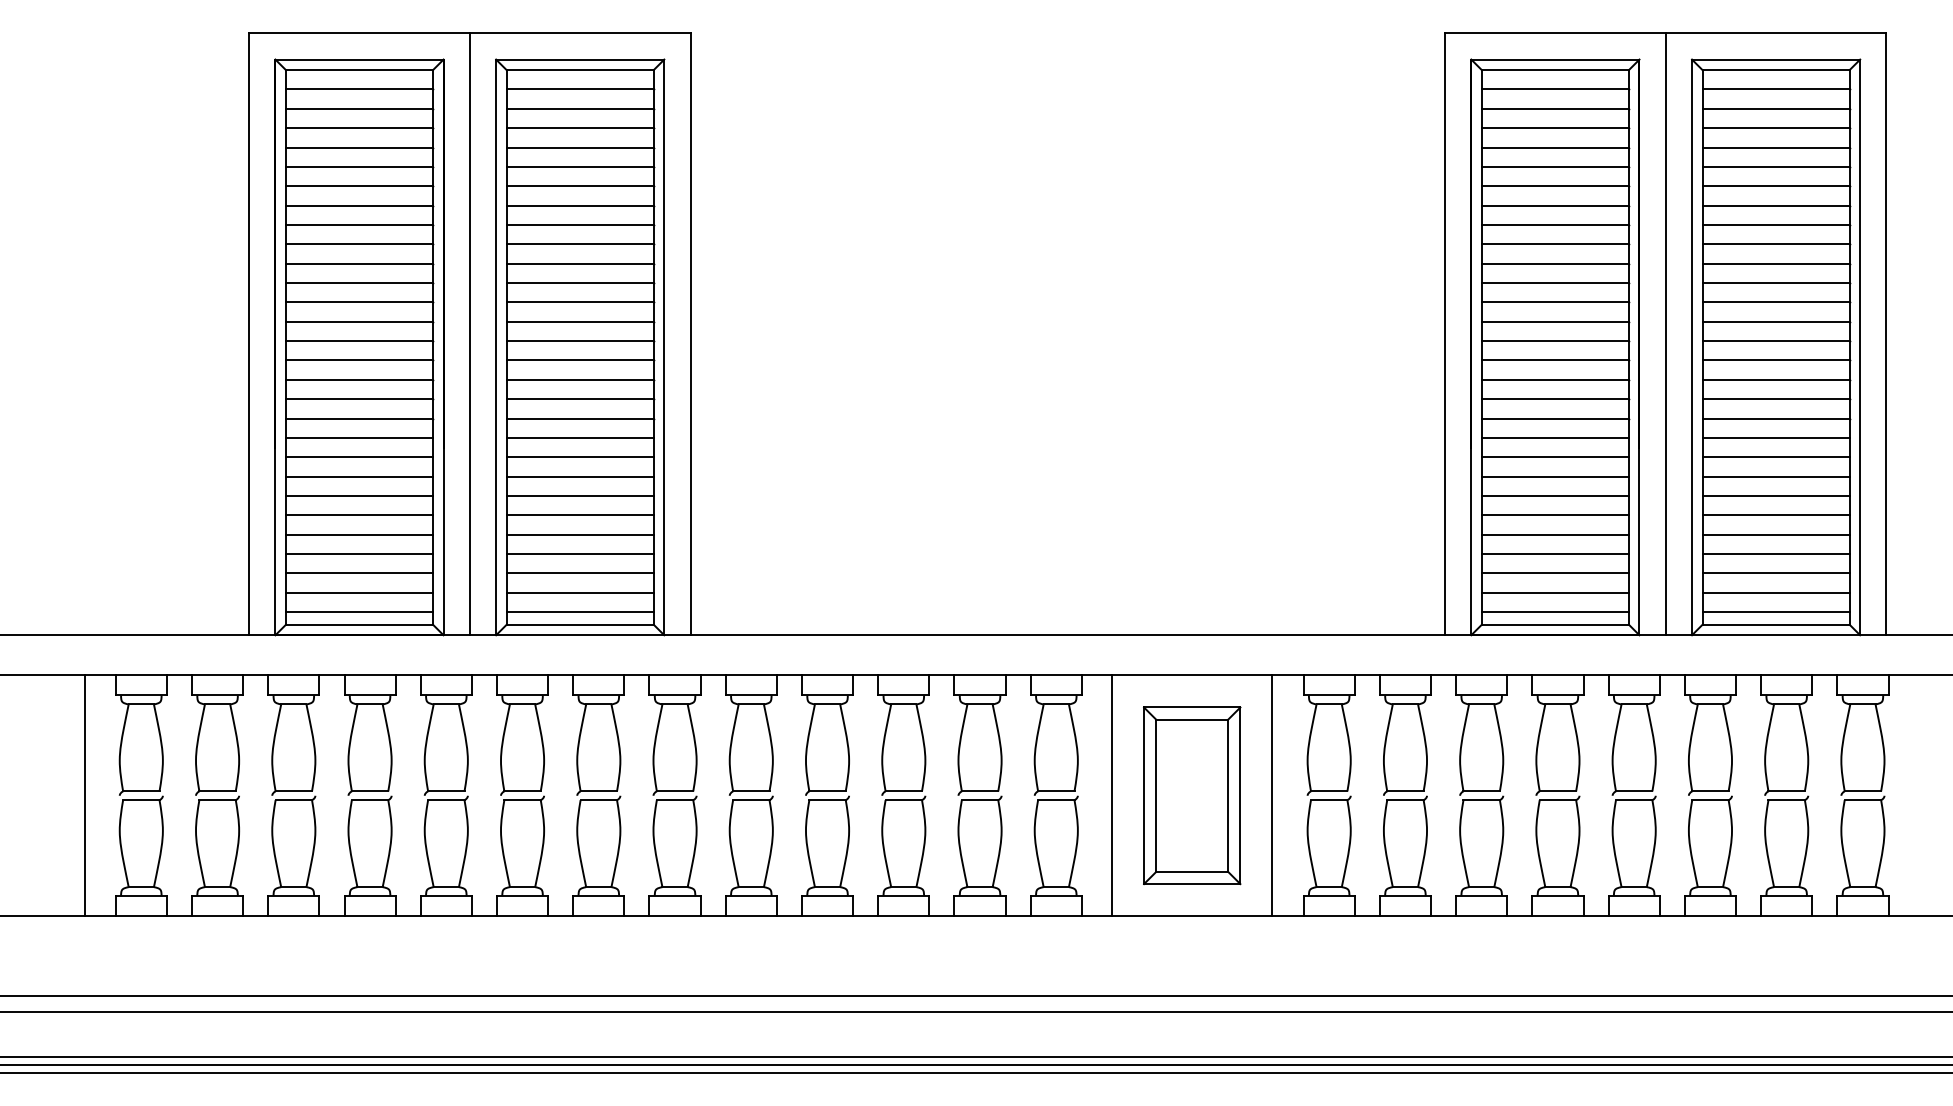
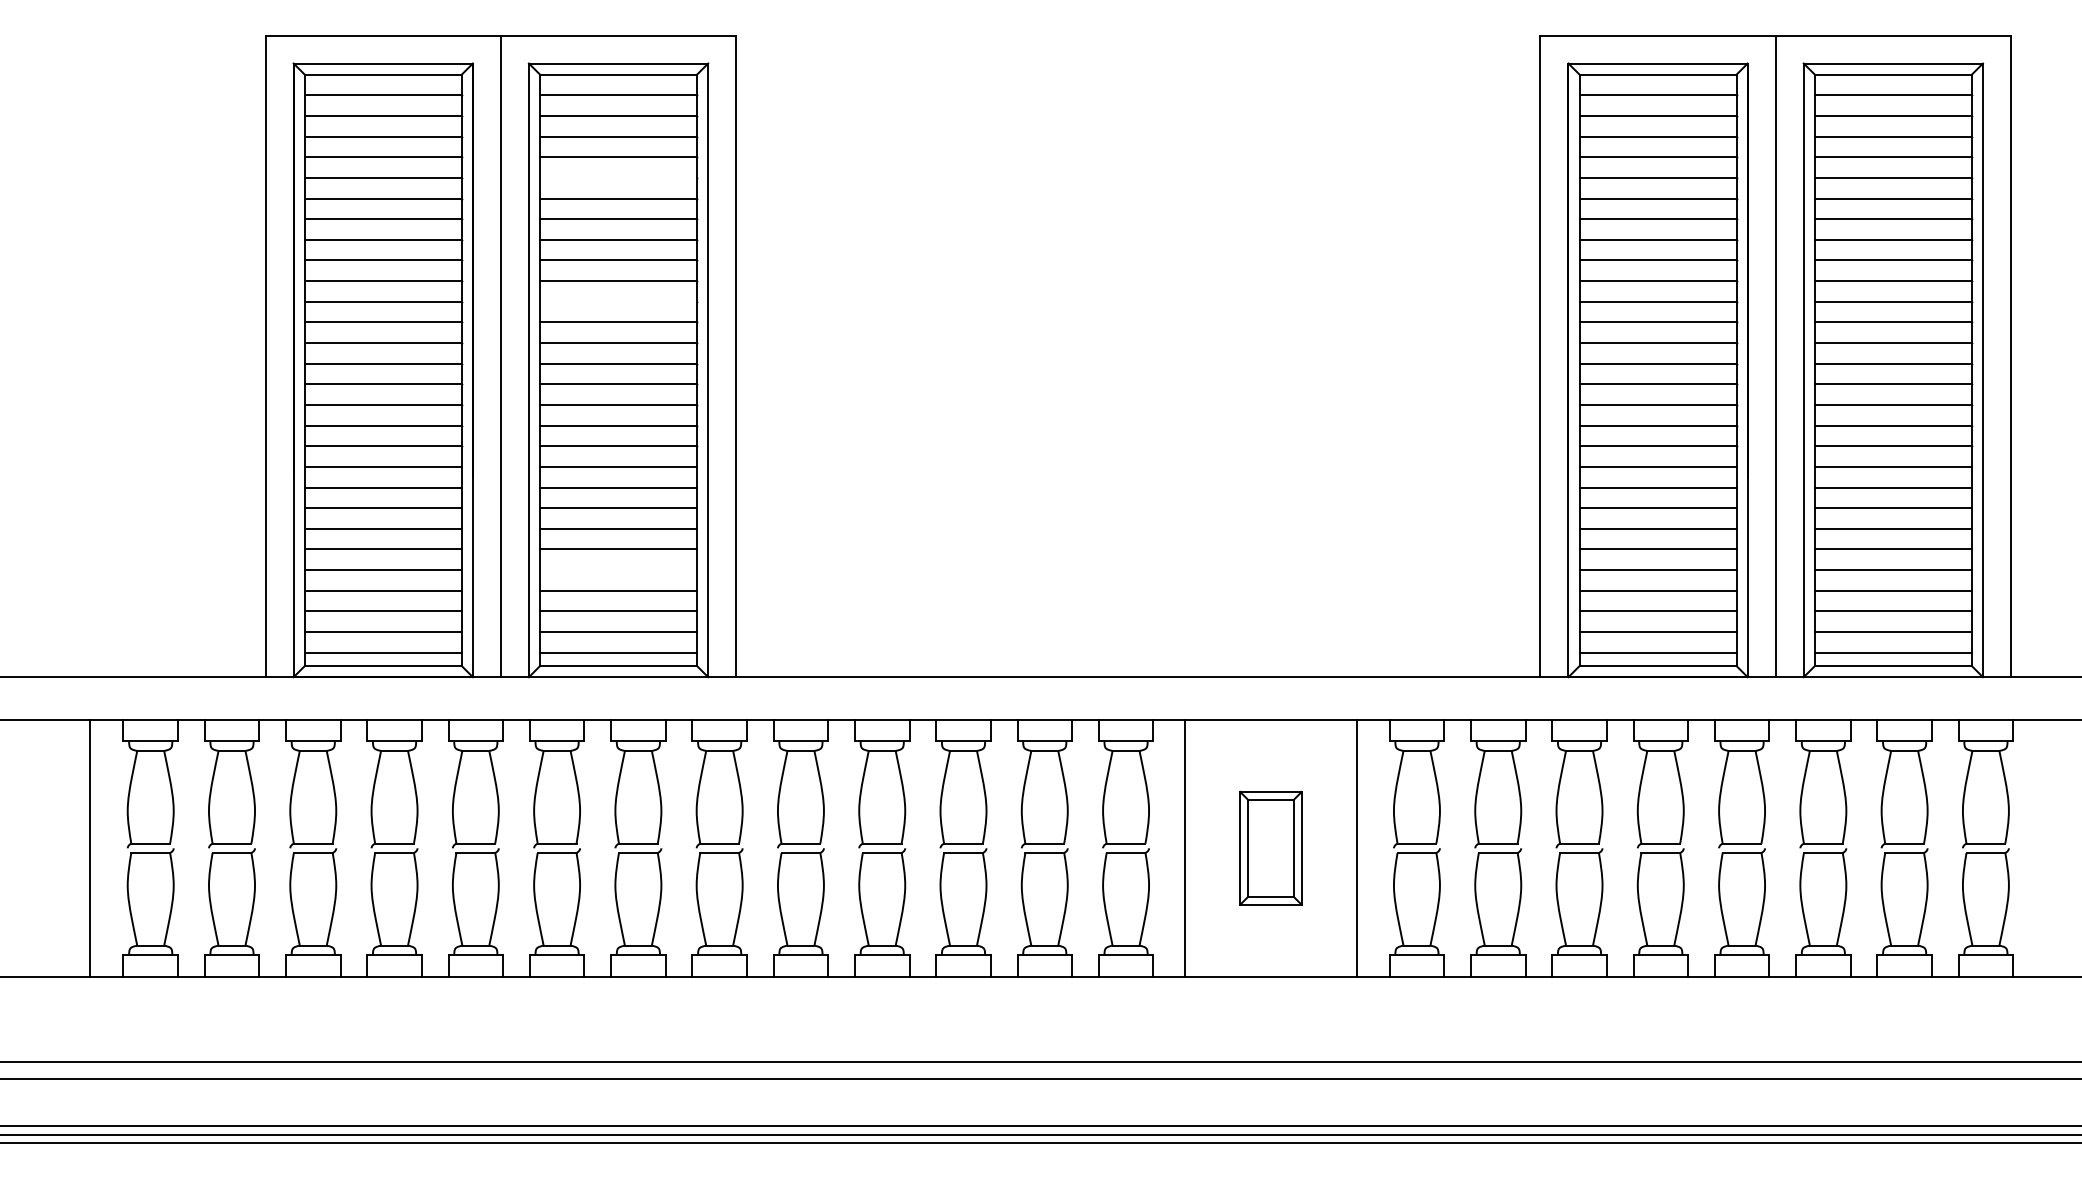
line: (580, 166) -> (618, 177), removed
line: (580, 282) -> (618, 301), removed
line: (580, 535) -> (618, 570), removed
part: (1191, 795) -> (1270, 848), size x0.6

